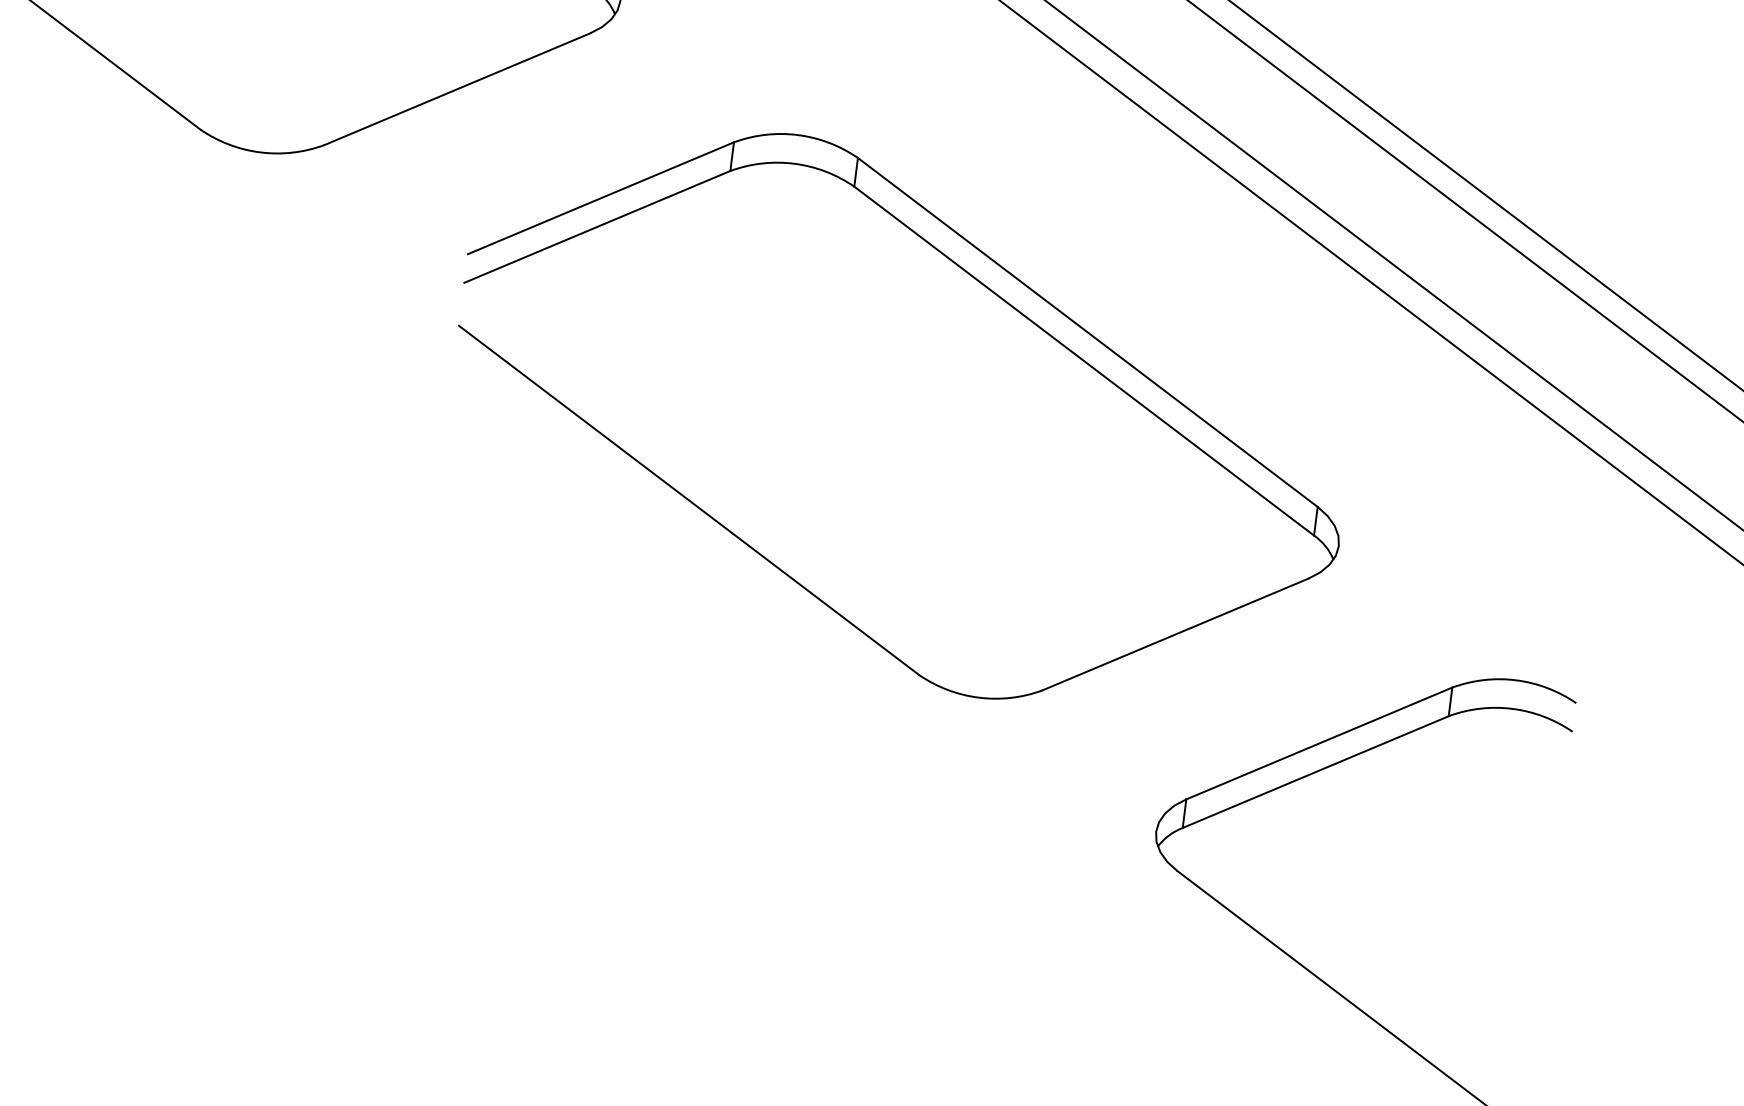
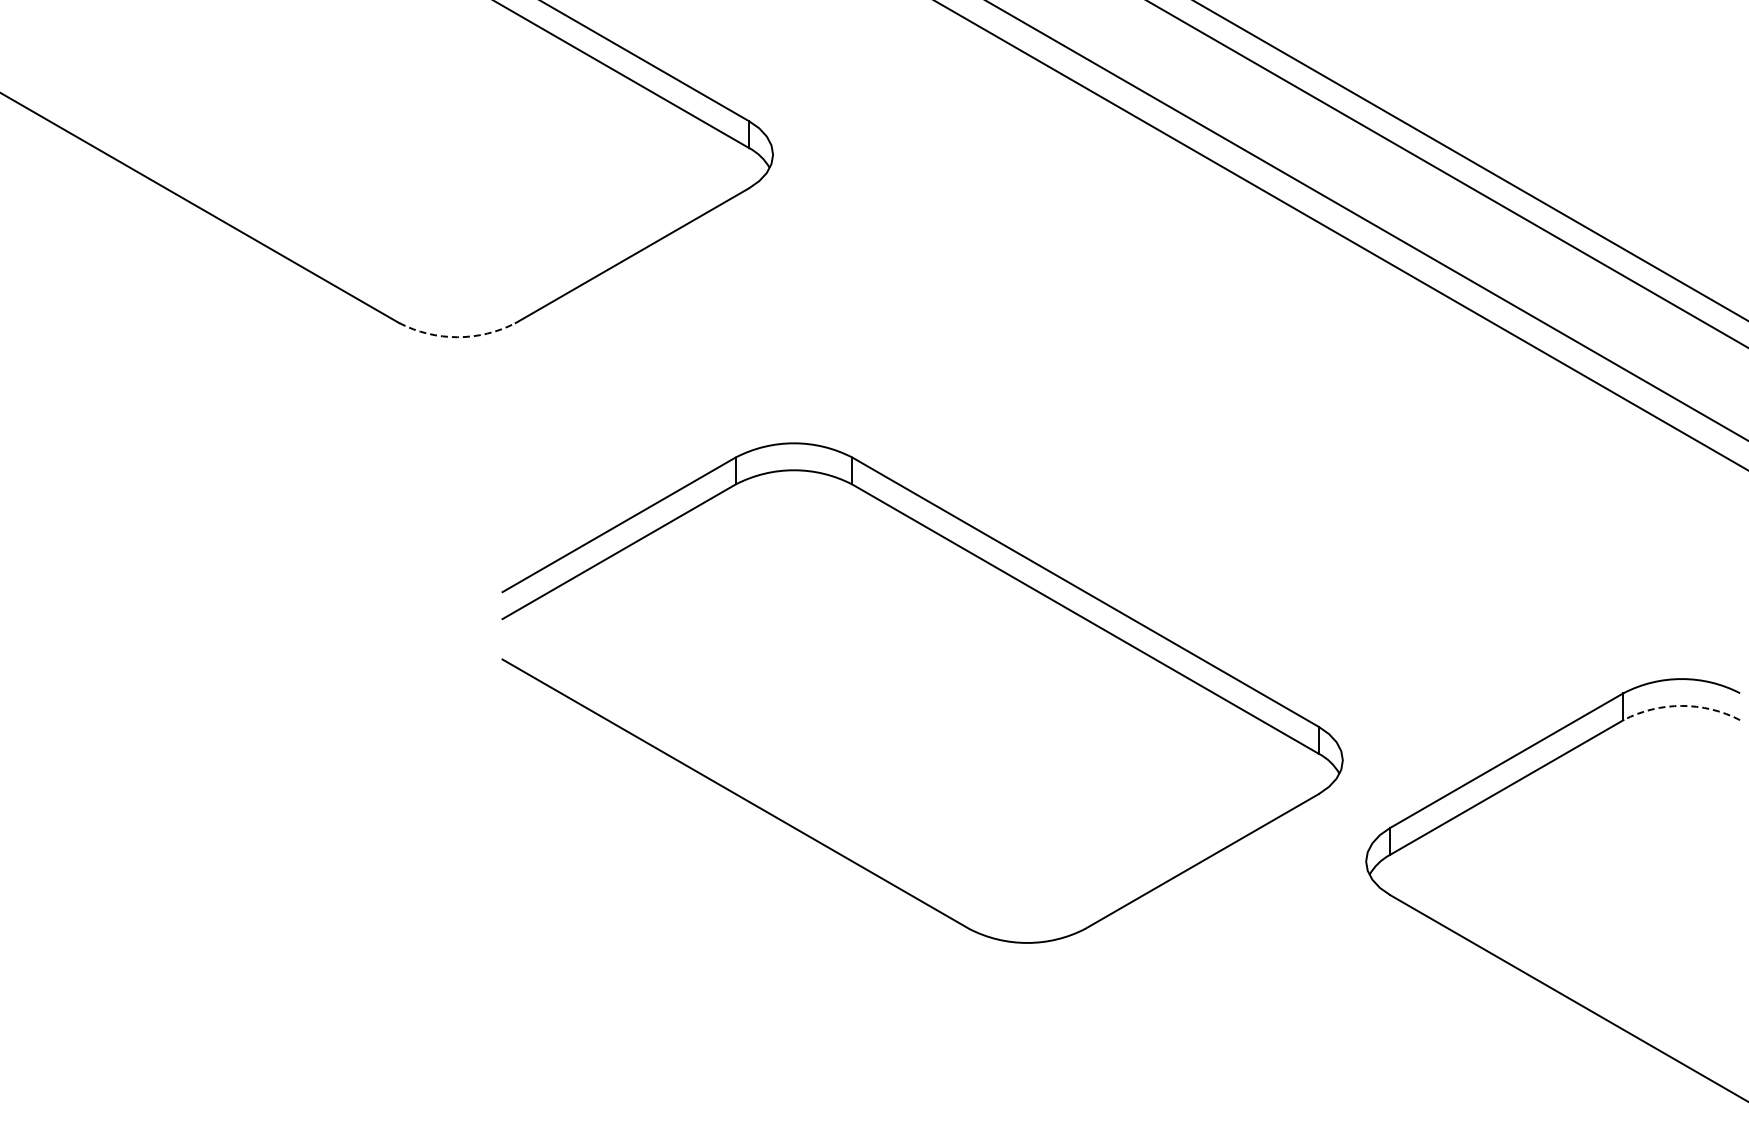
arc: (260, 152) -> (457, 337), solid -> dashed
part: (993, 293) -> (993, 567), moved
arc: (1512, 708) -> (1681, 705), solid -> dashed

